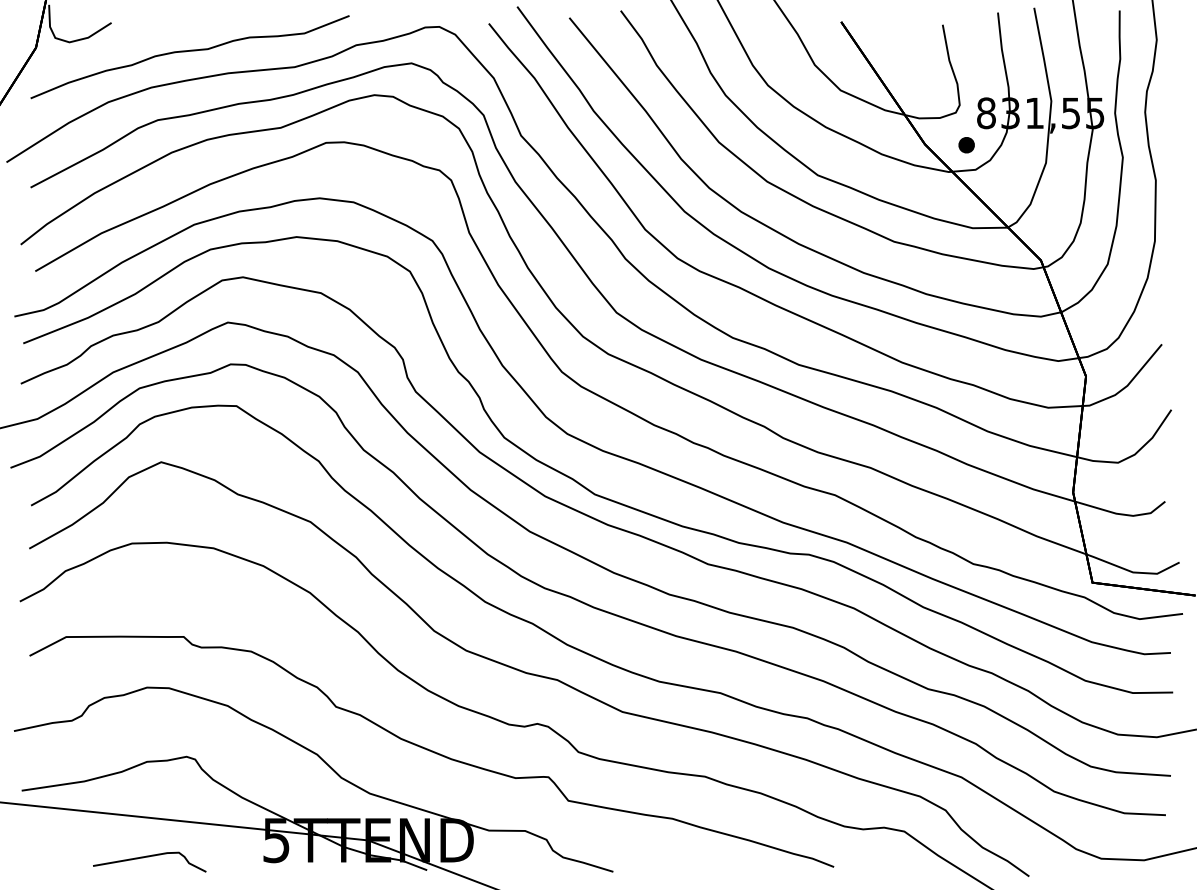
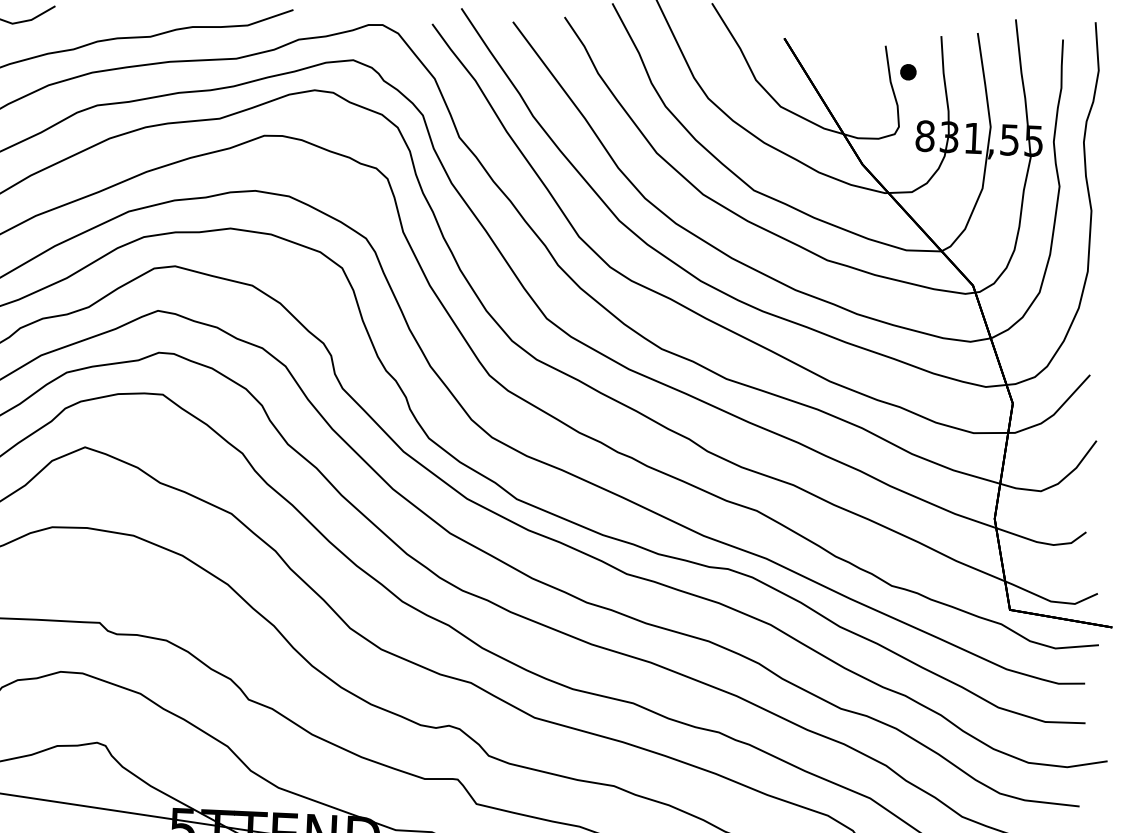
part: (966, 145) -> (908, 72), moved

